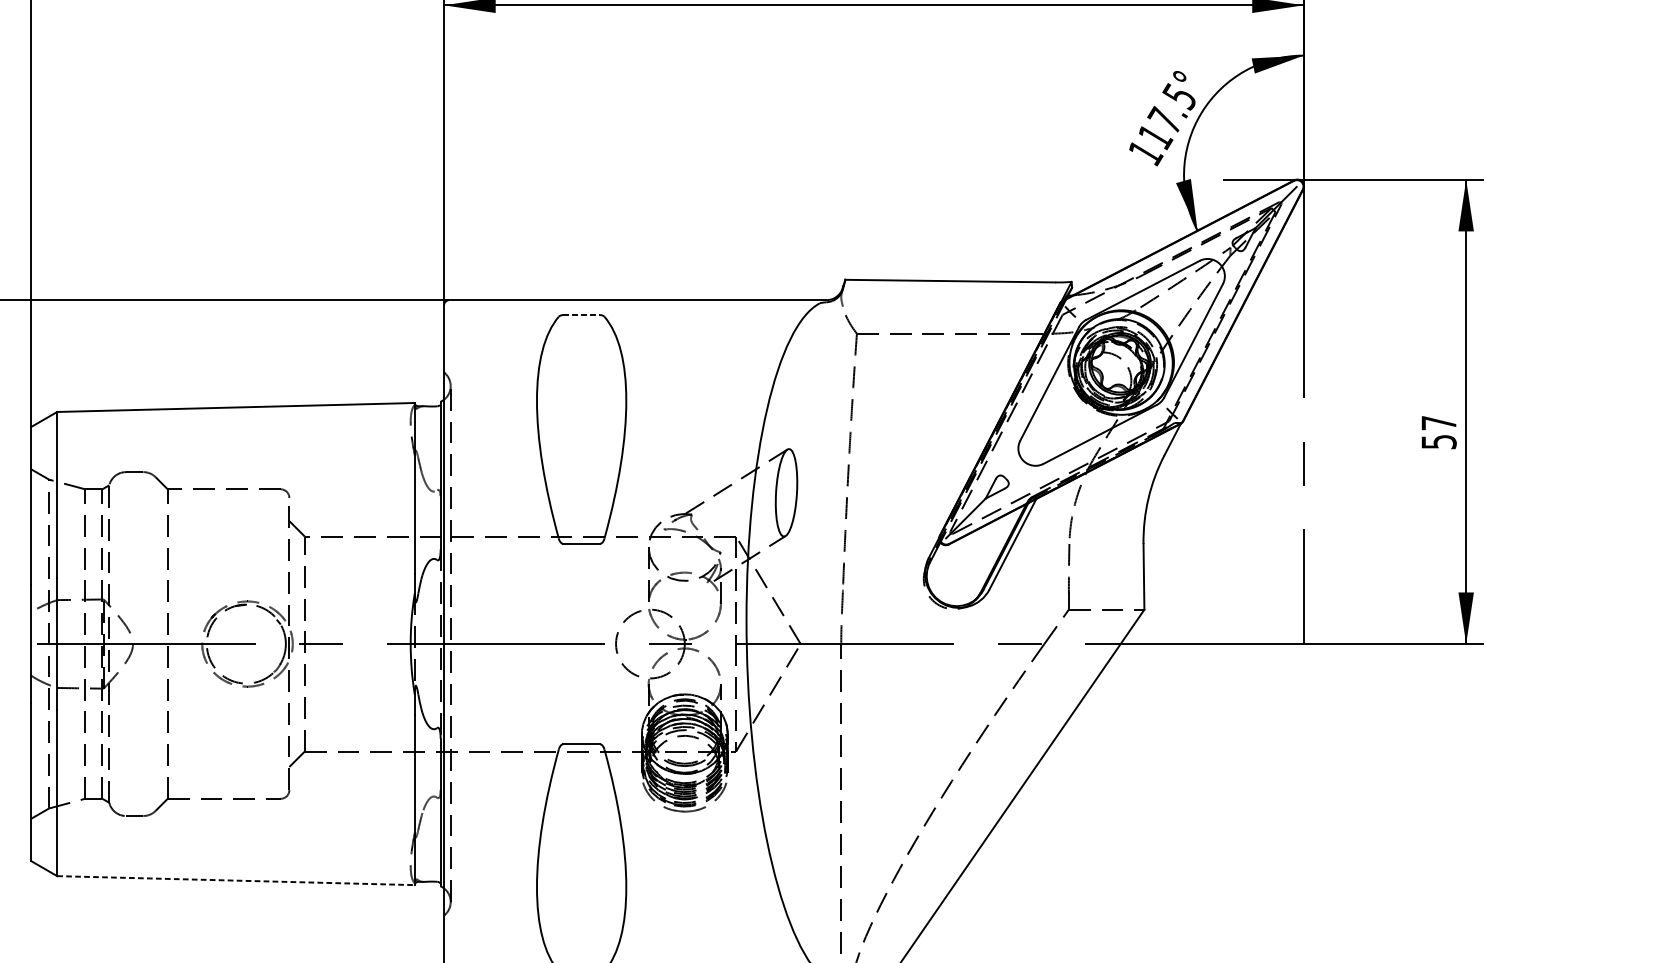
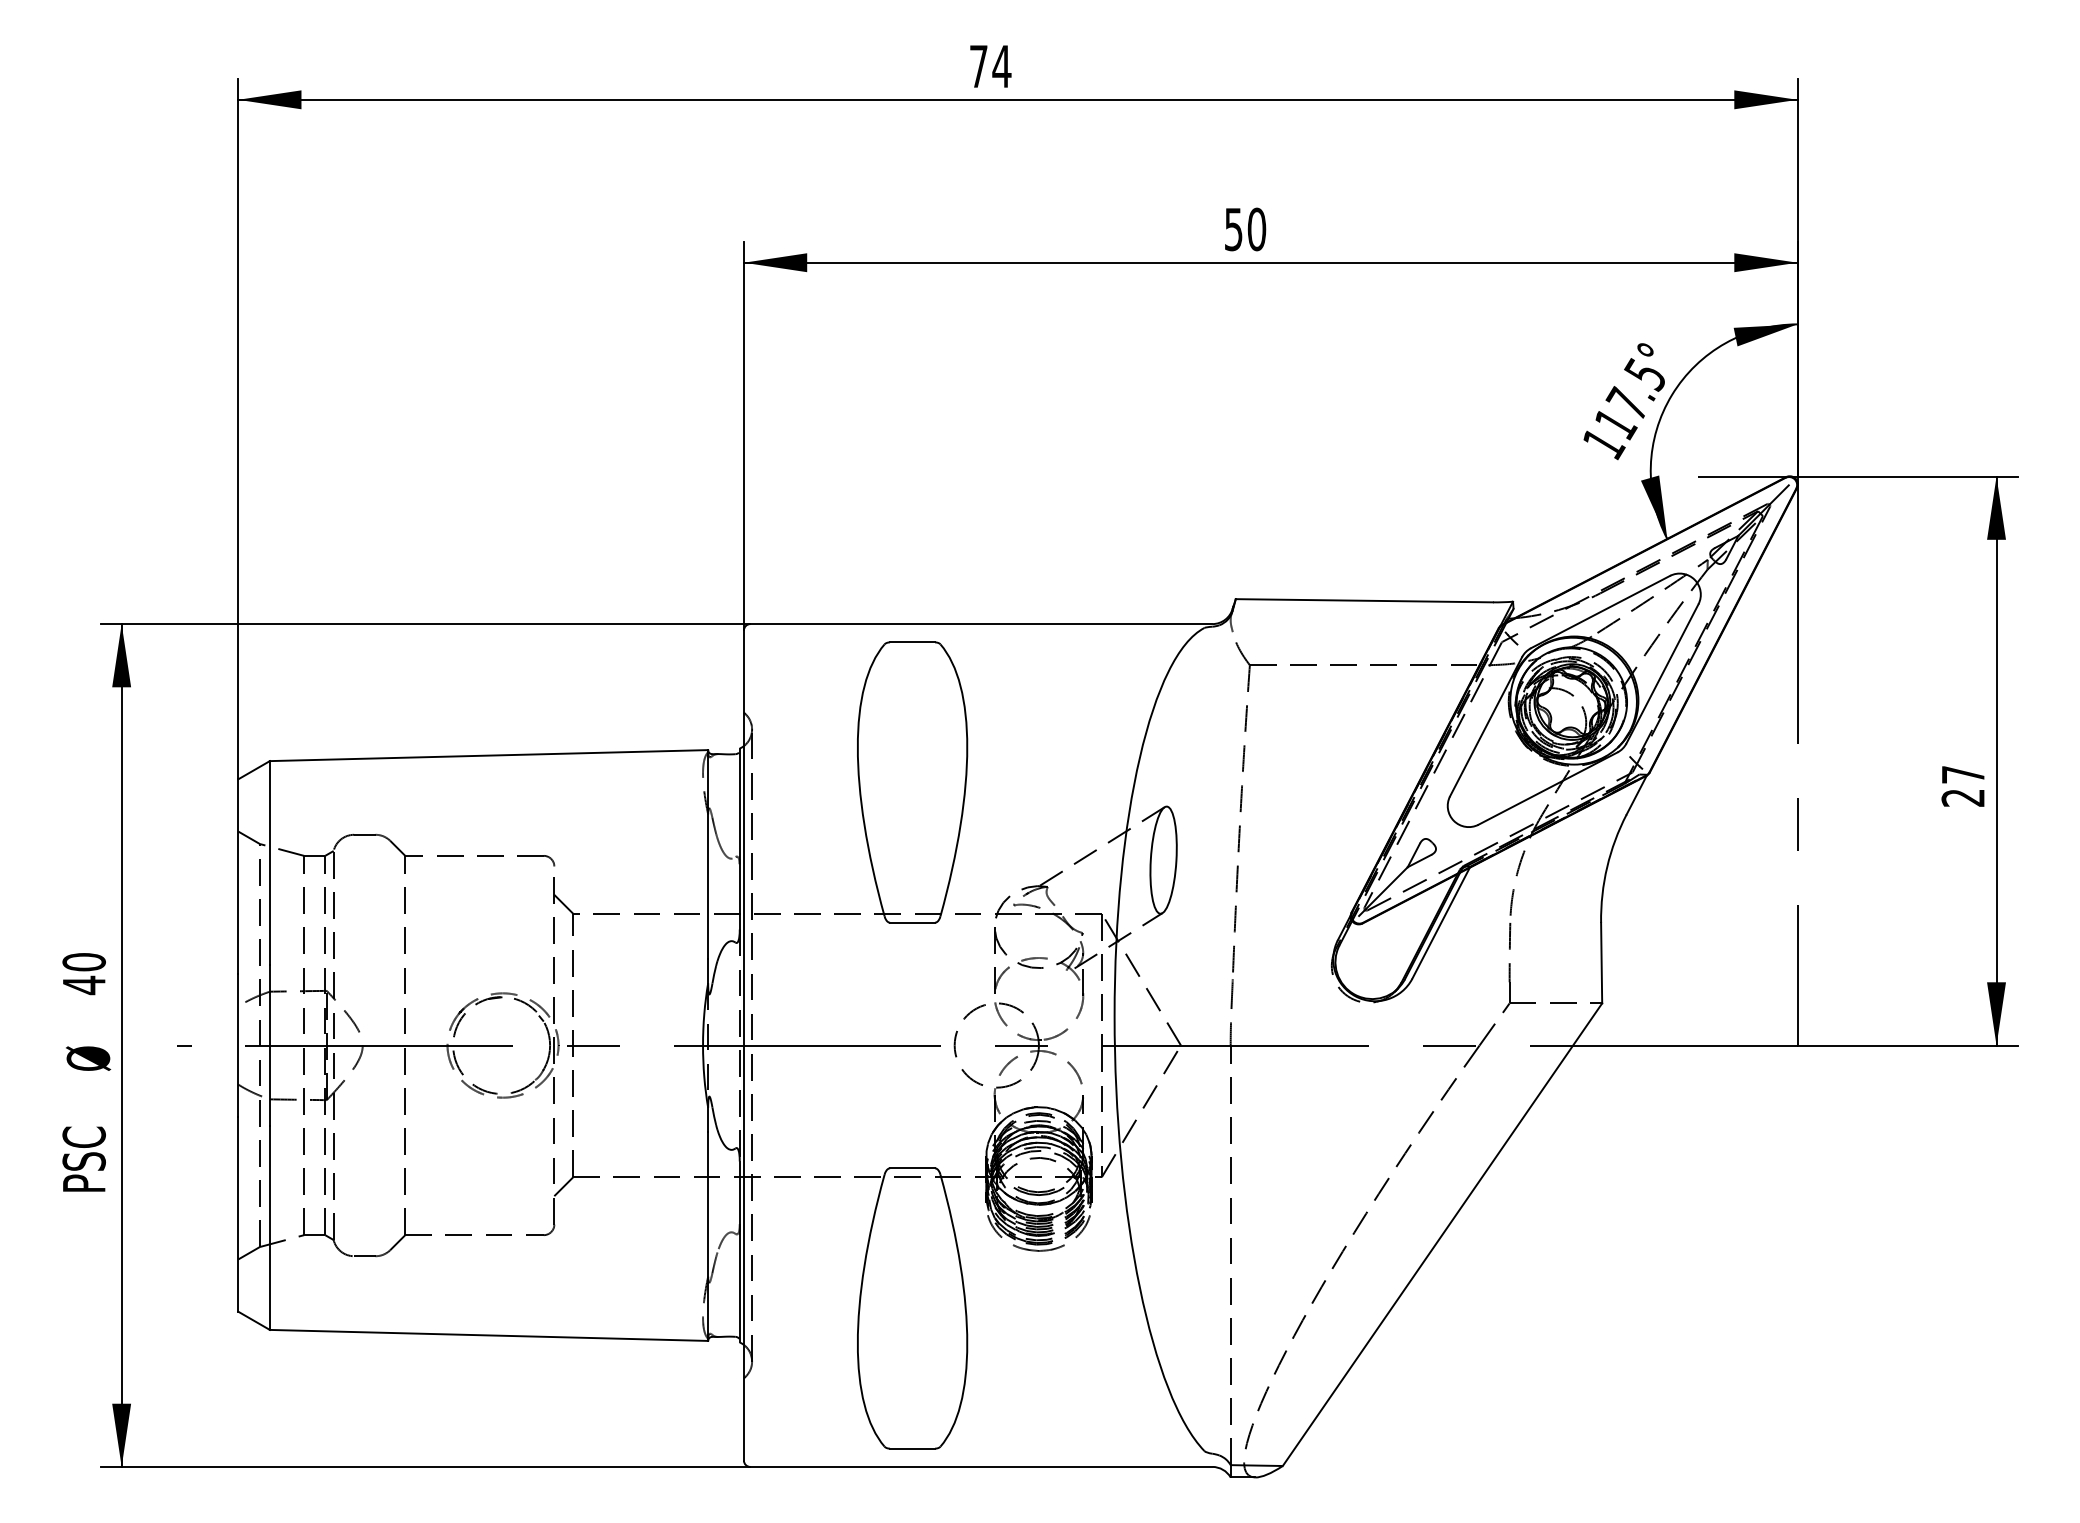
line: (581, 315) -> (912, 642), dashed -> solid
text: (1439, 441) -> (1963, 797), 57 -> 27
line: (236, 880) -> (489, 1335), dashed -> solid

